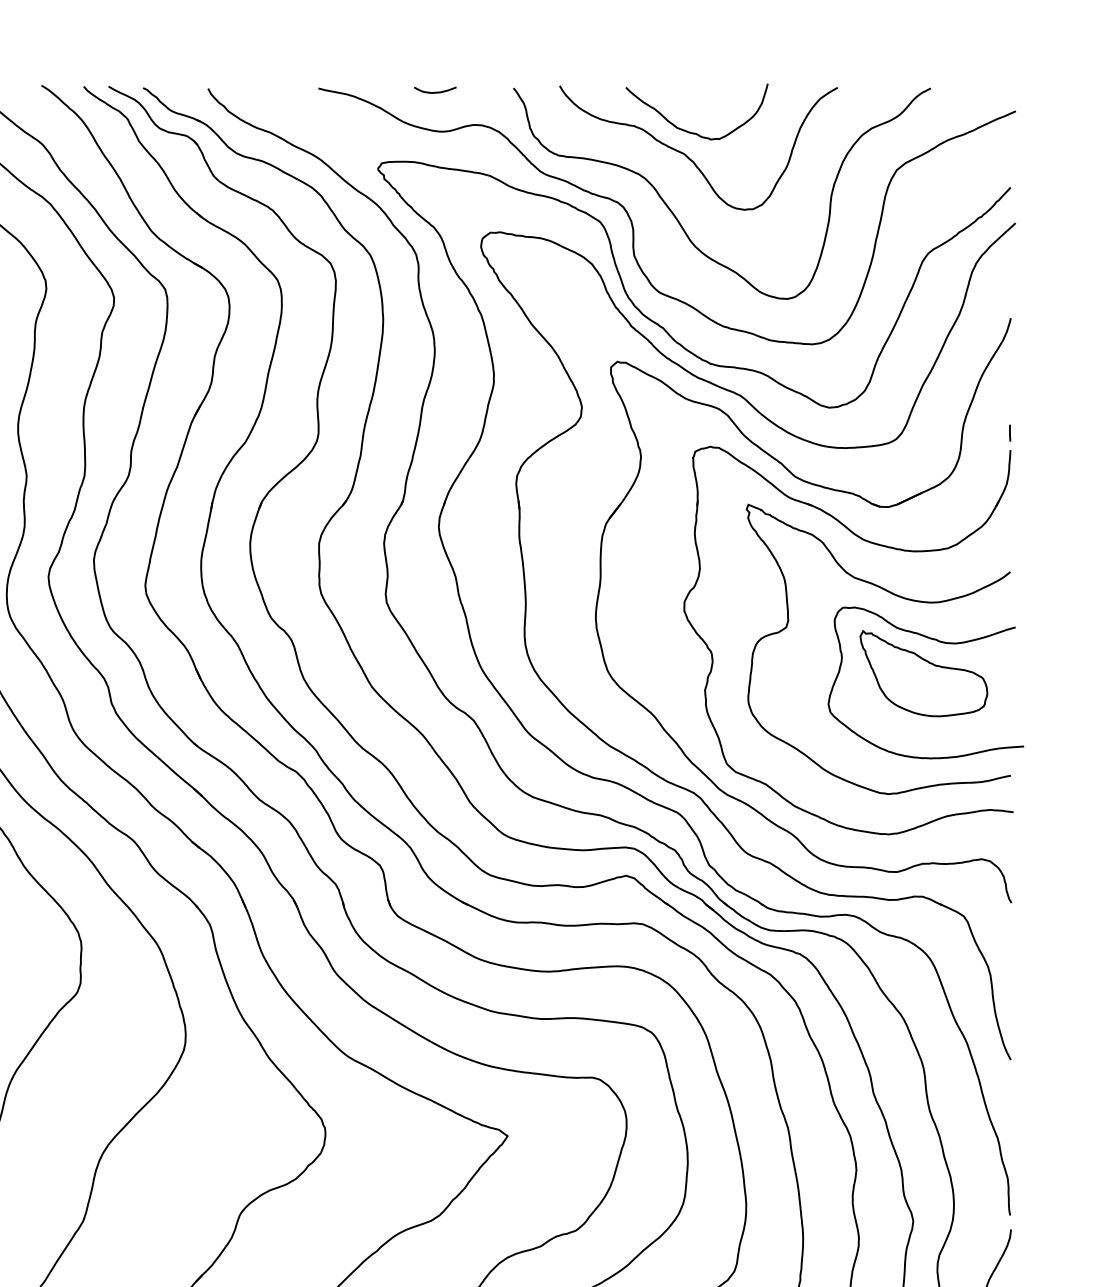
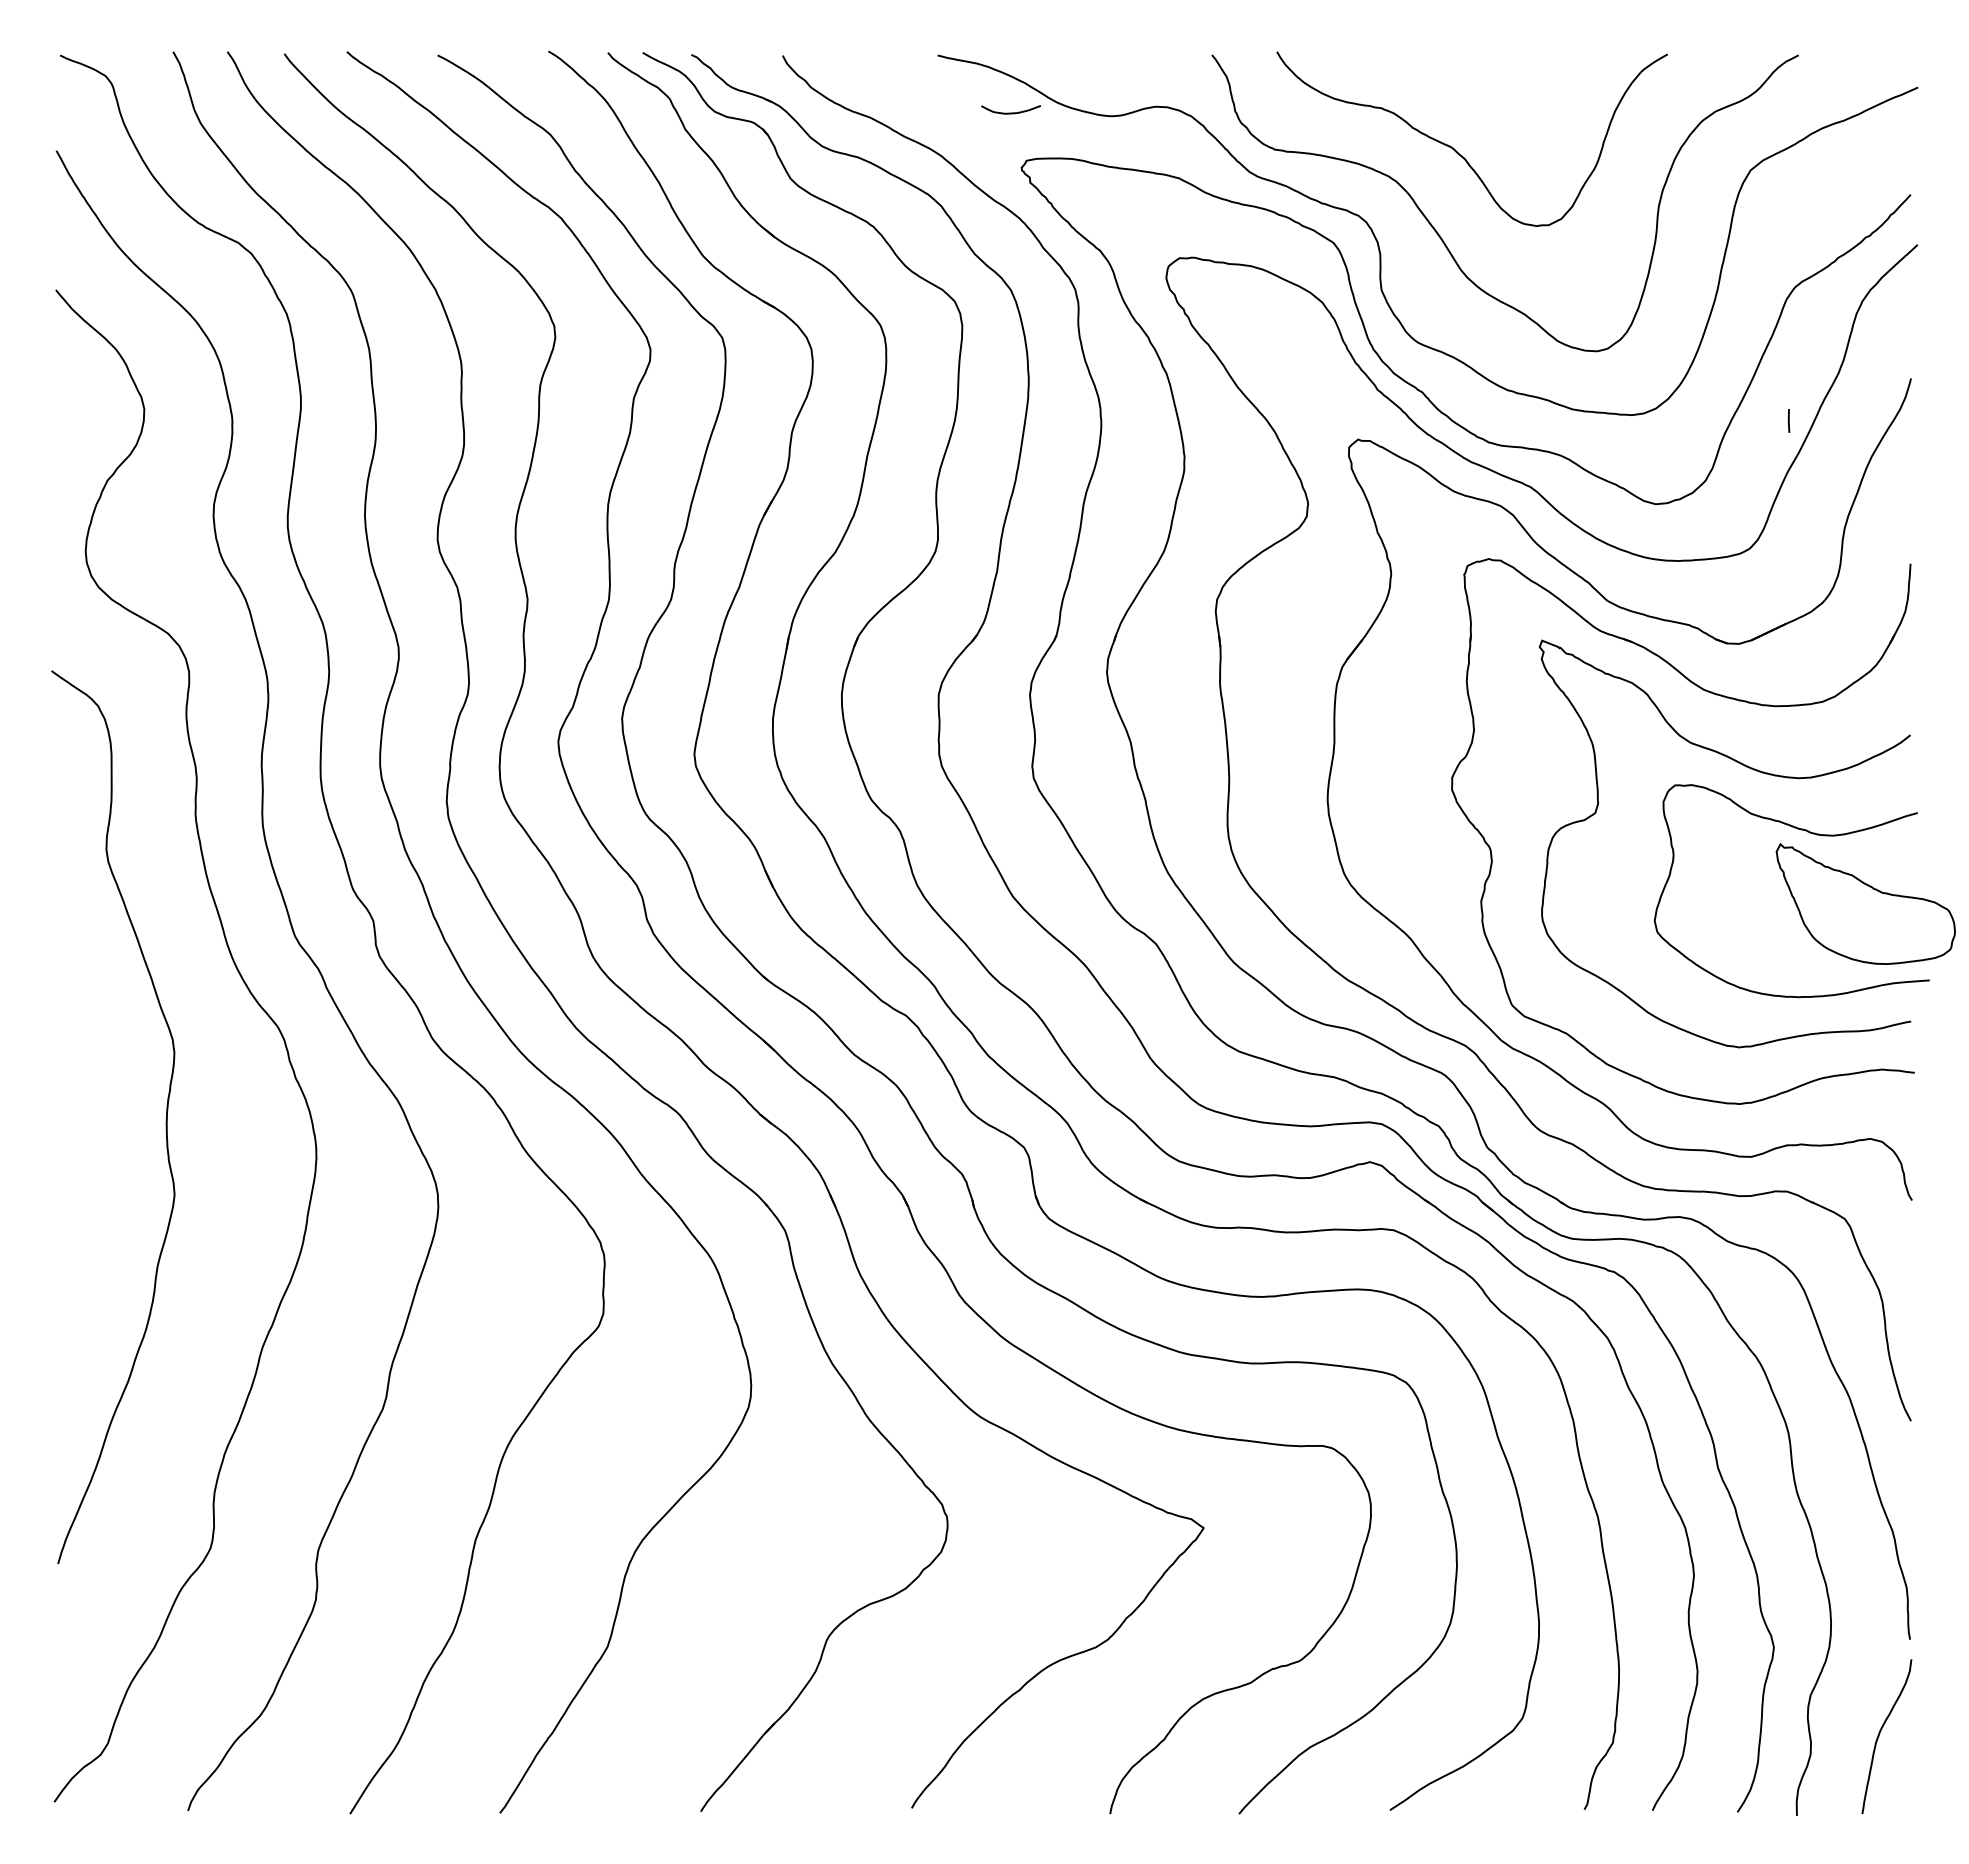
curve: (434, 92) -> (1010, 112), moved
curve: (690, 131) -> (1460, 116), removed
line: (1009, 432) -> (1788, 420), moved
part: (923, 673) -> (1865, 903), moved

